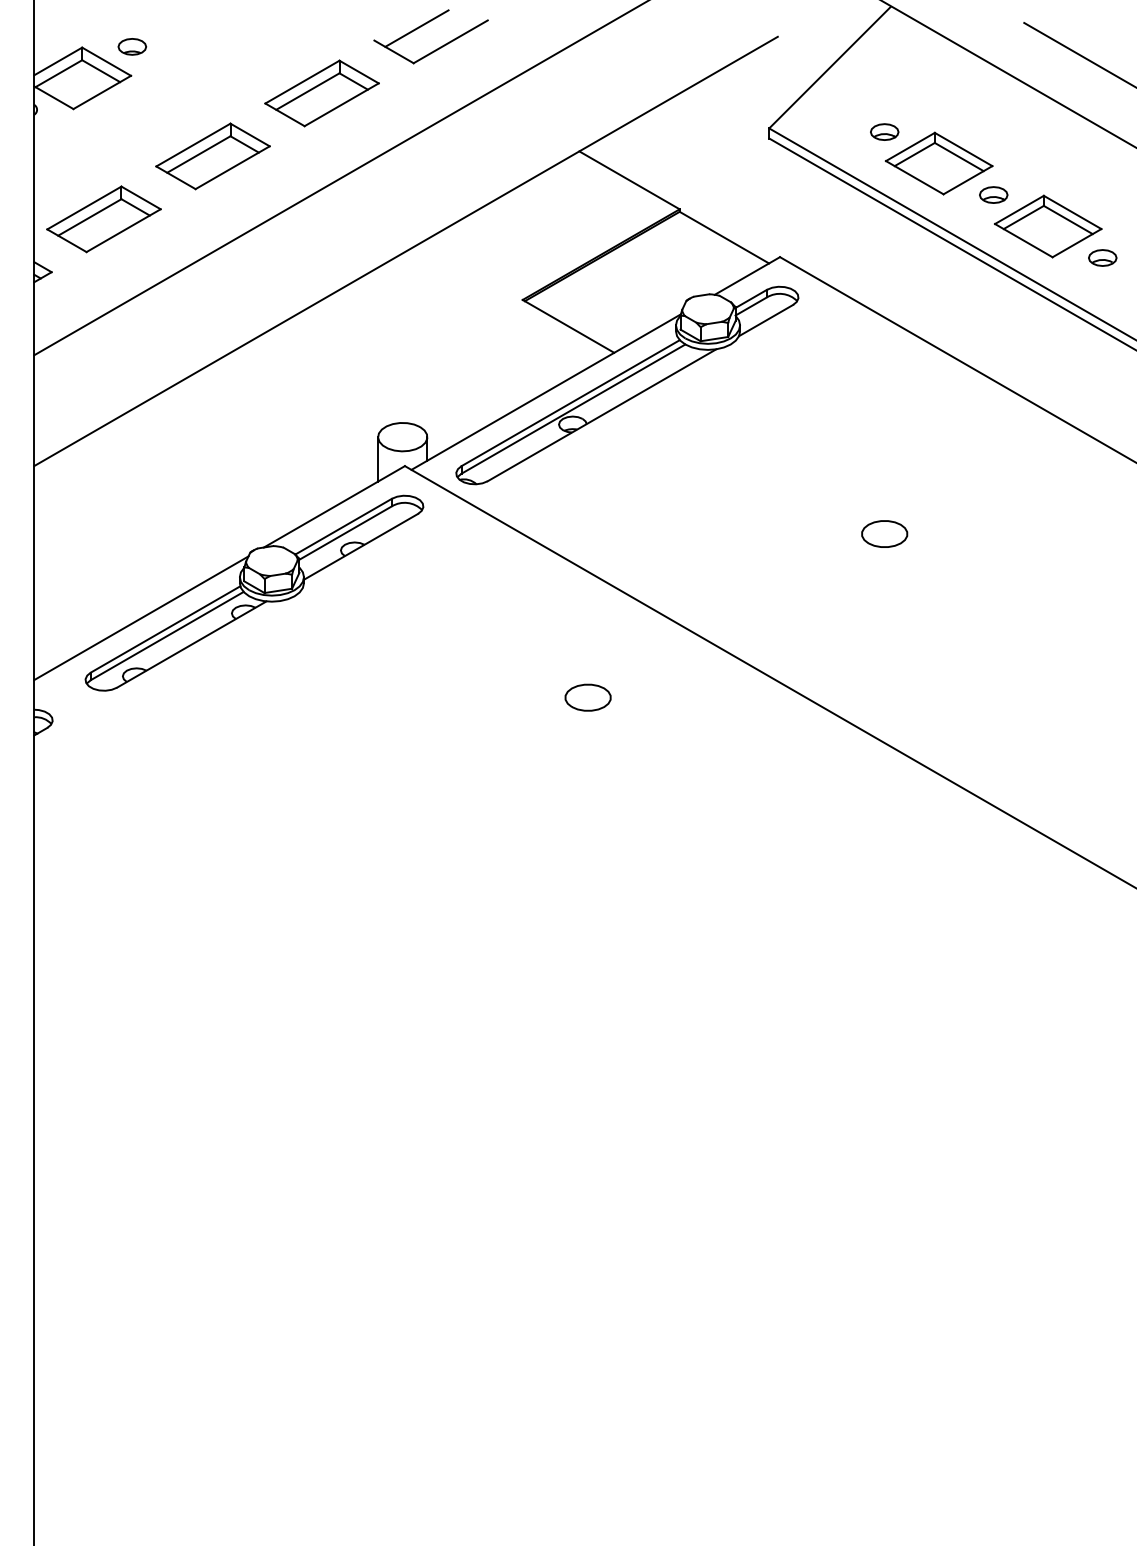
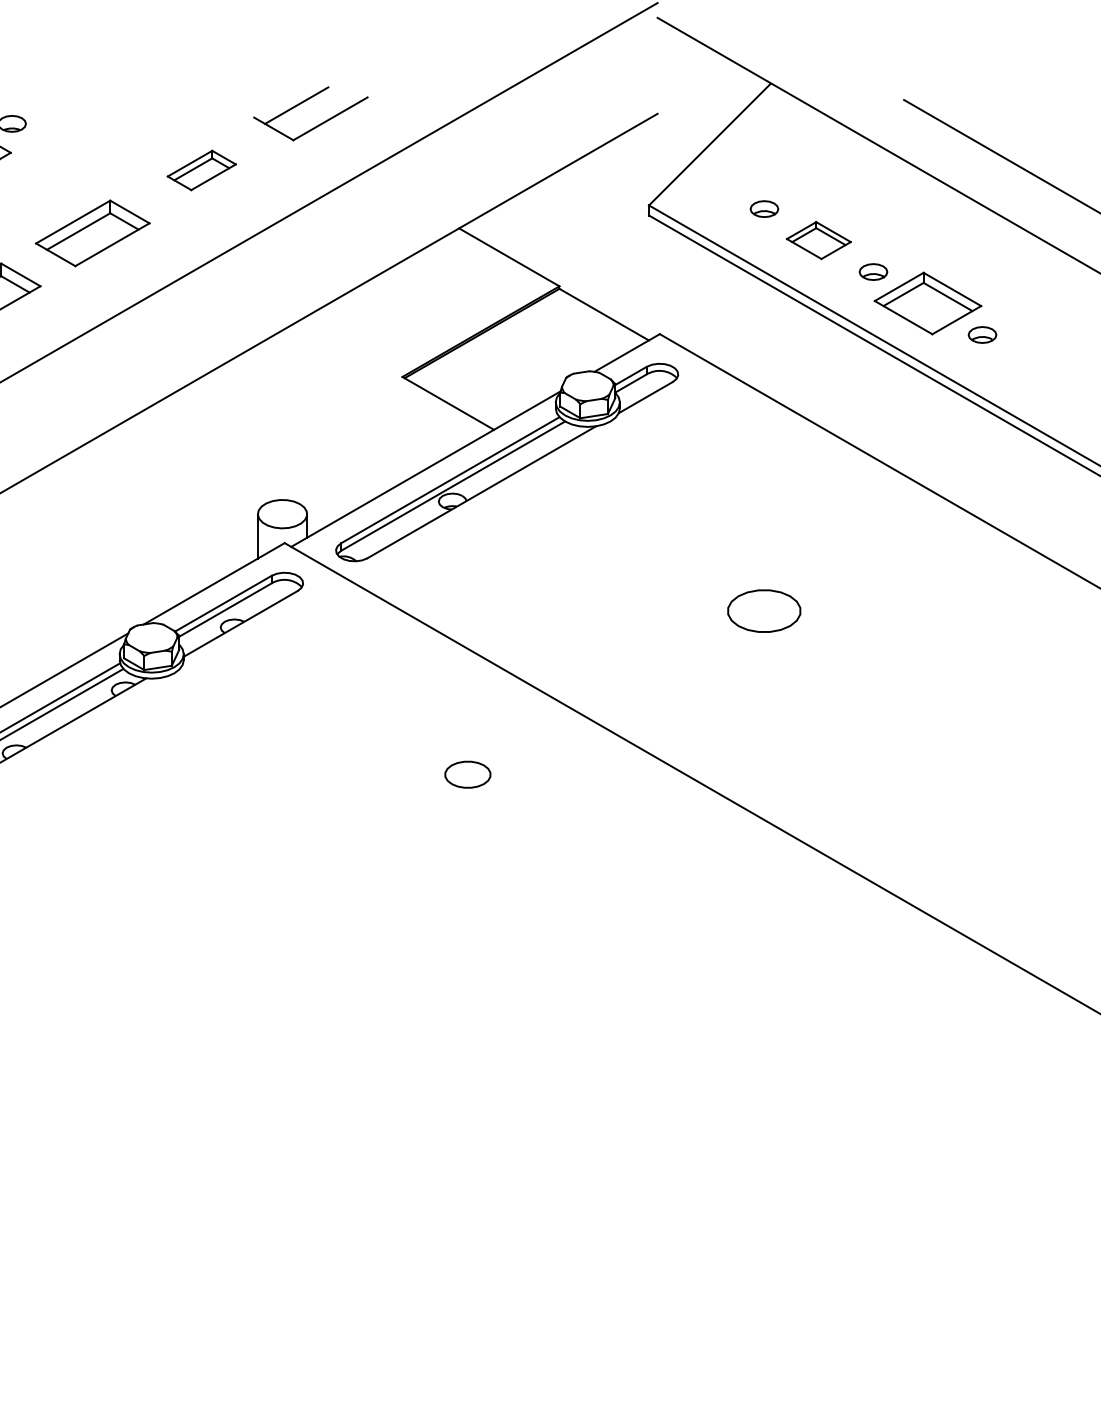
part: (321, 93) -> (201, 170), size x0.6
part: (938, 163) -> (818, 240), size x0.6
part: (884, 533) -> (764, 610), size x1.6

